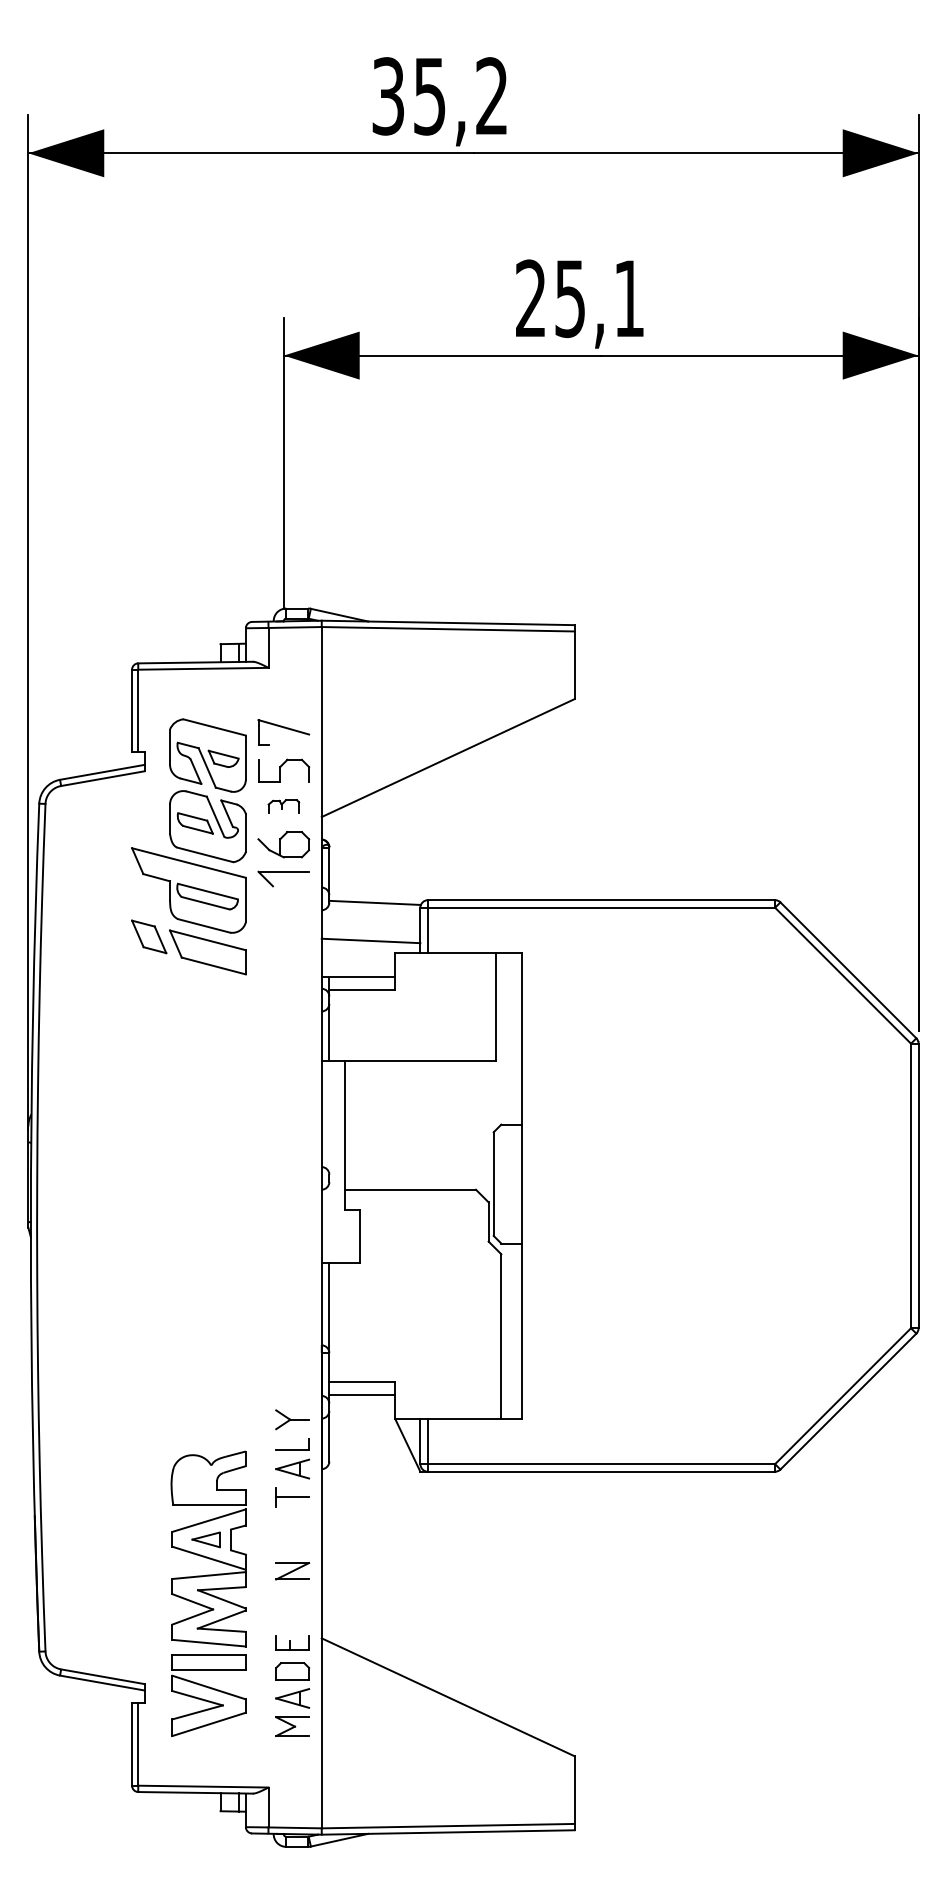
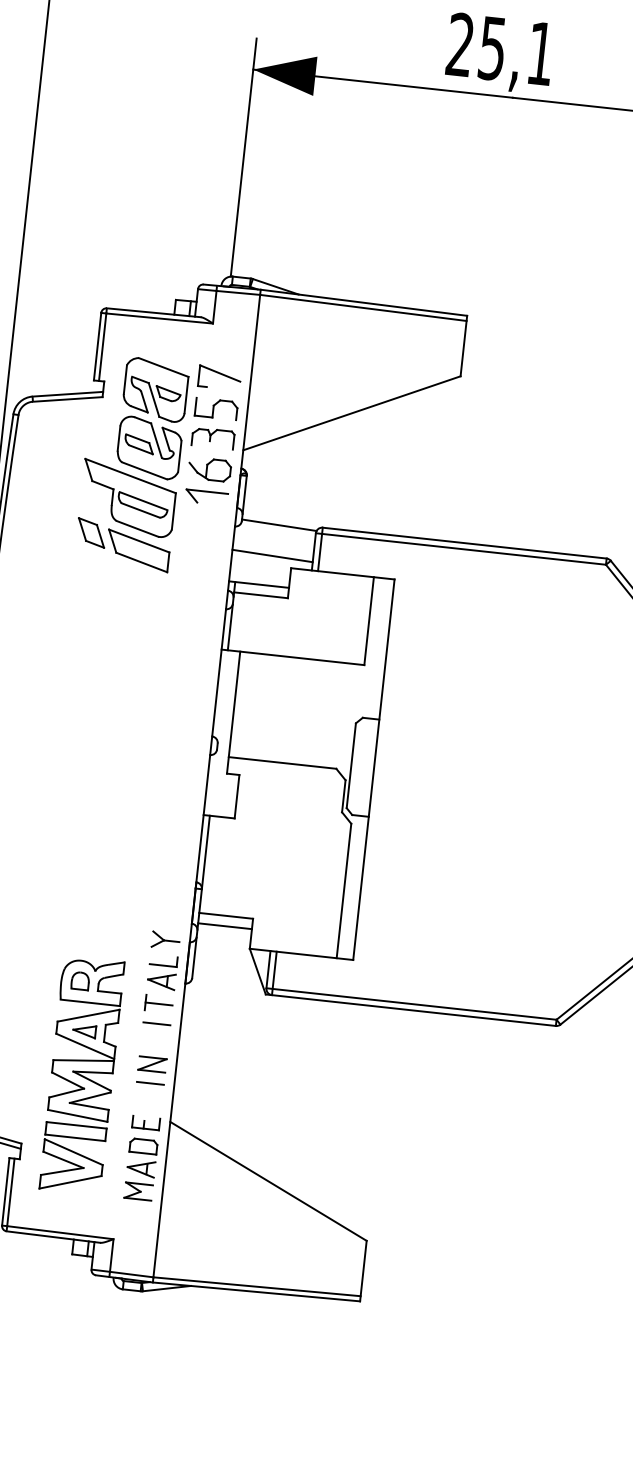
part: (283, 806) -> (212, 438), size x1.67
part: (194, 1479) -> (80, 980), added
line: (292, 1521) -> (156, 1023), added
line: (292, 1594) -> (150, 1083), added

